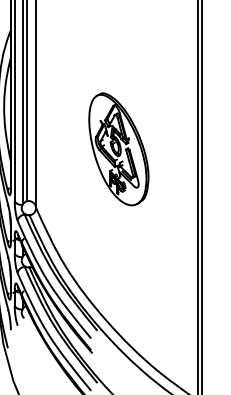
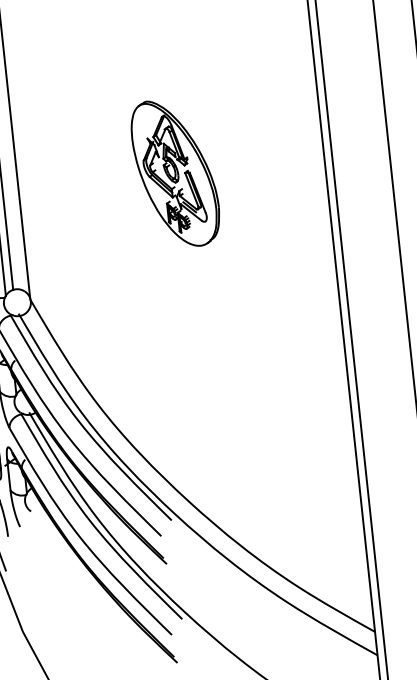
part: (118, 149) -> (174, 173), size x0.7

